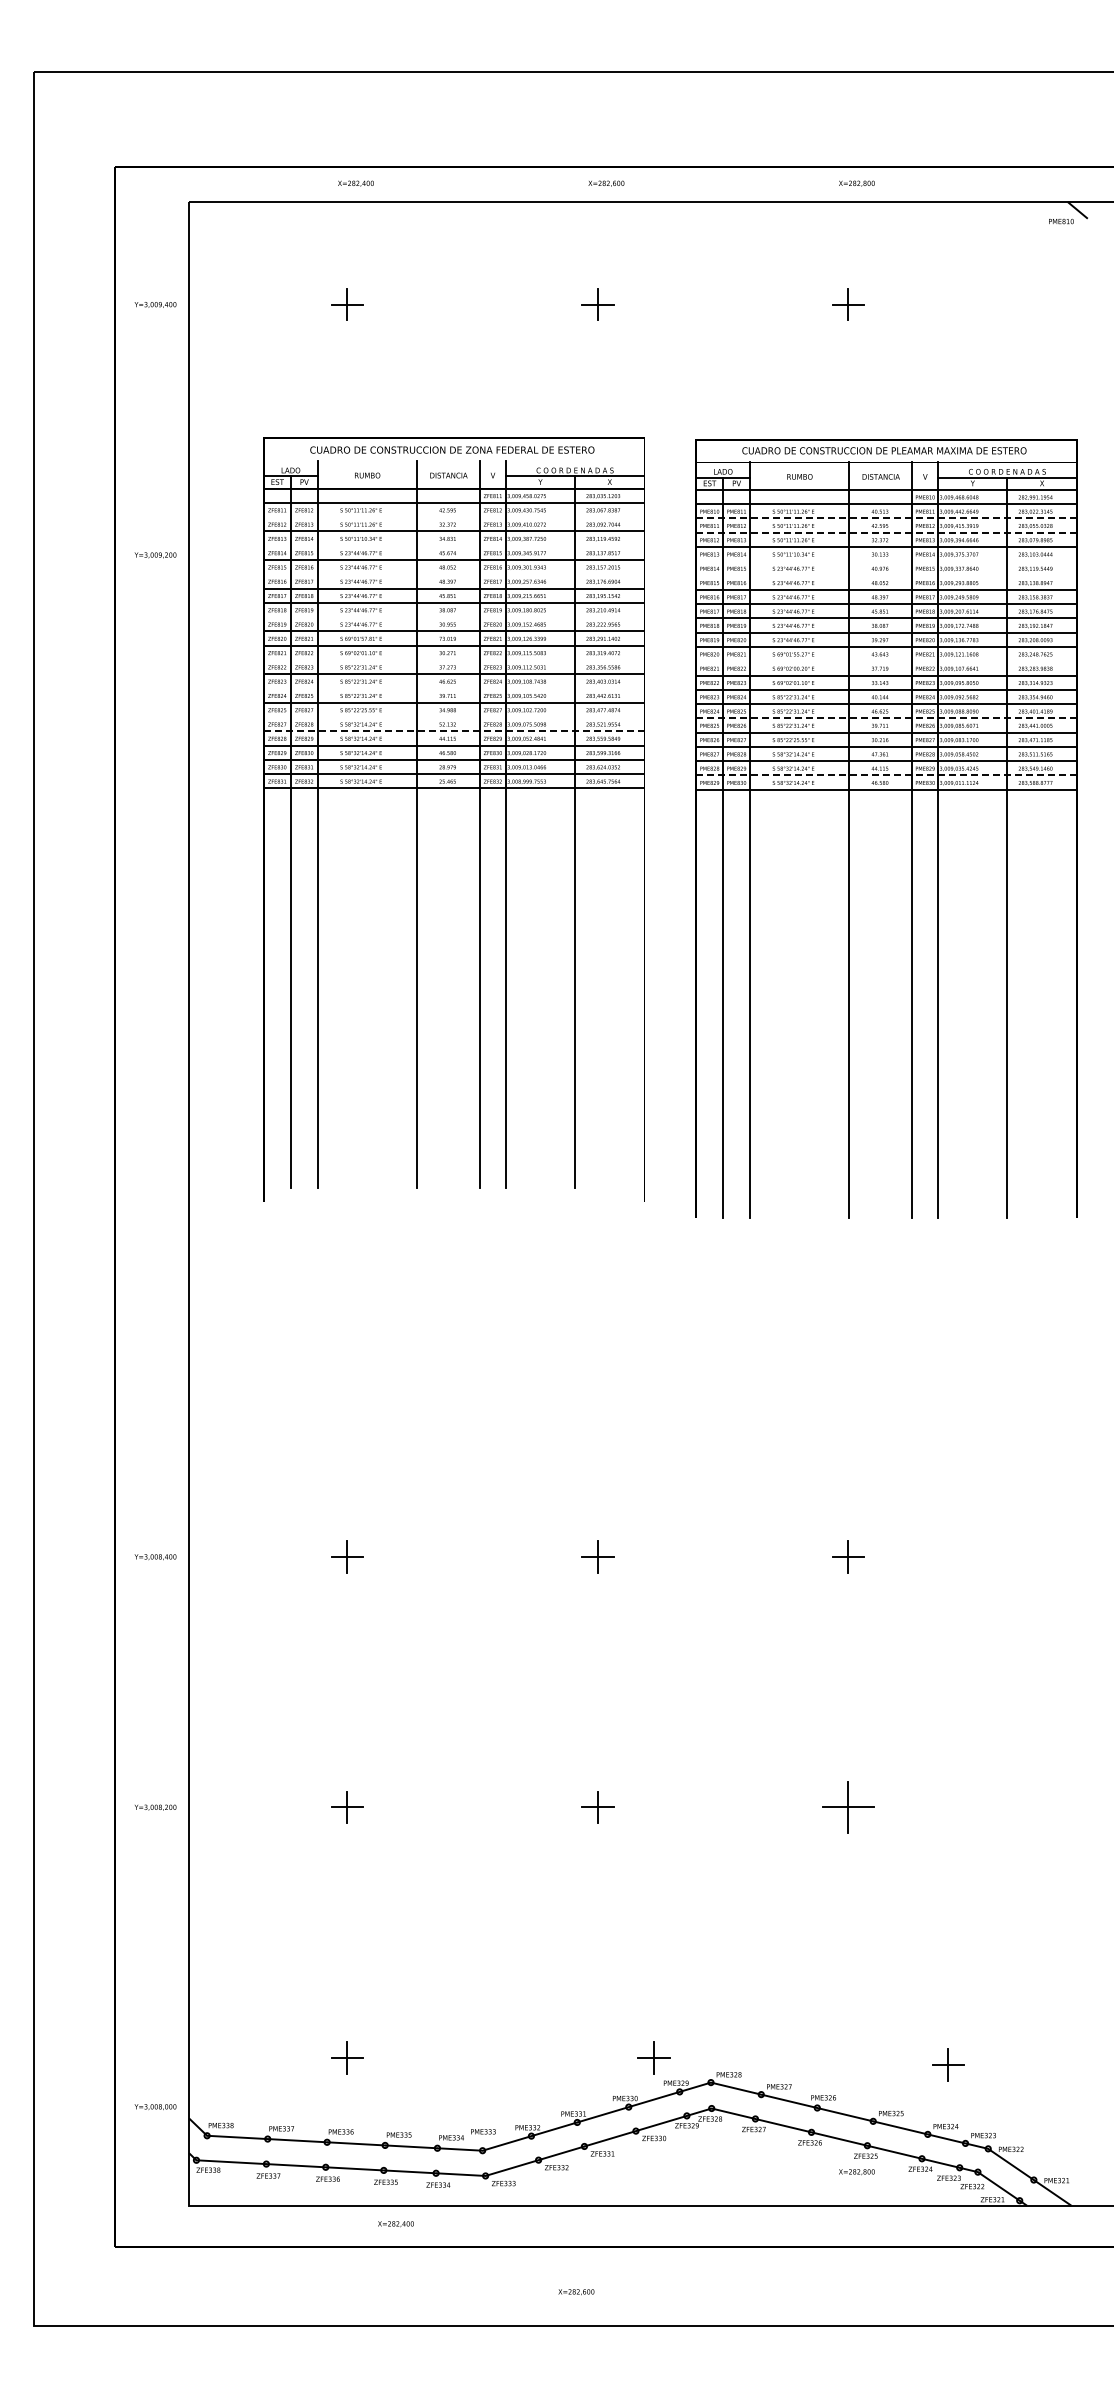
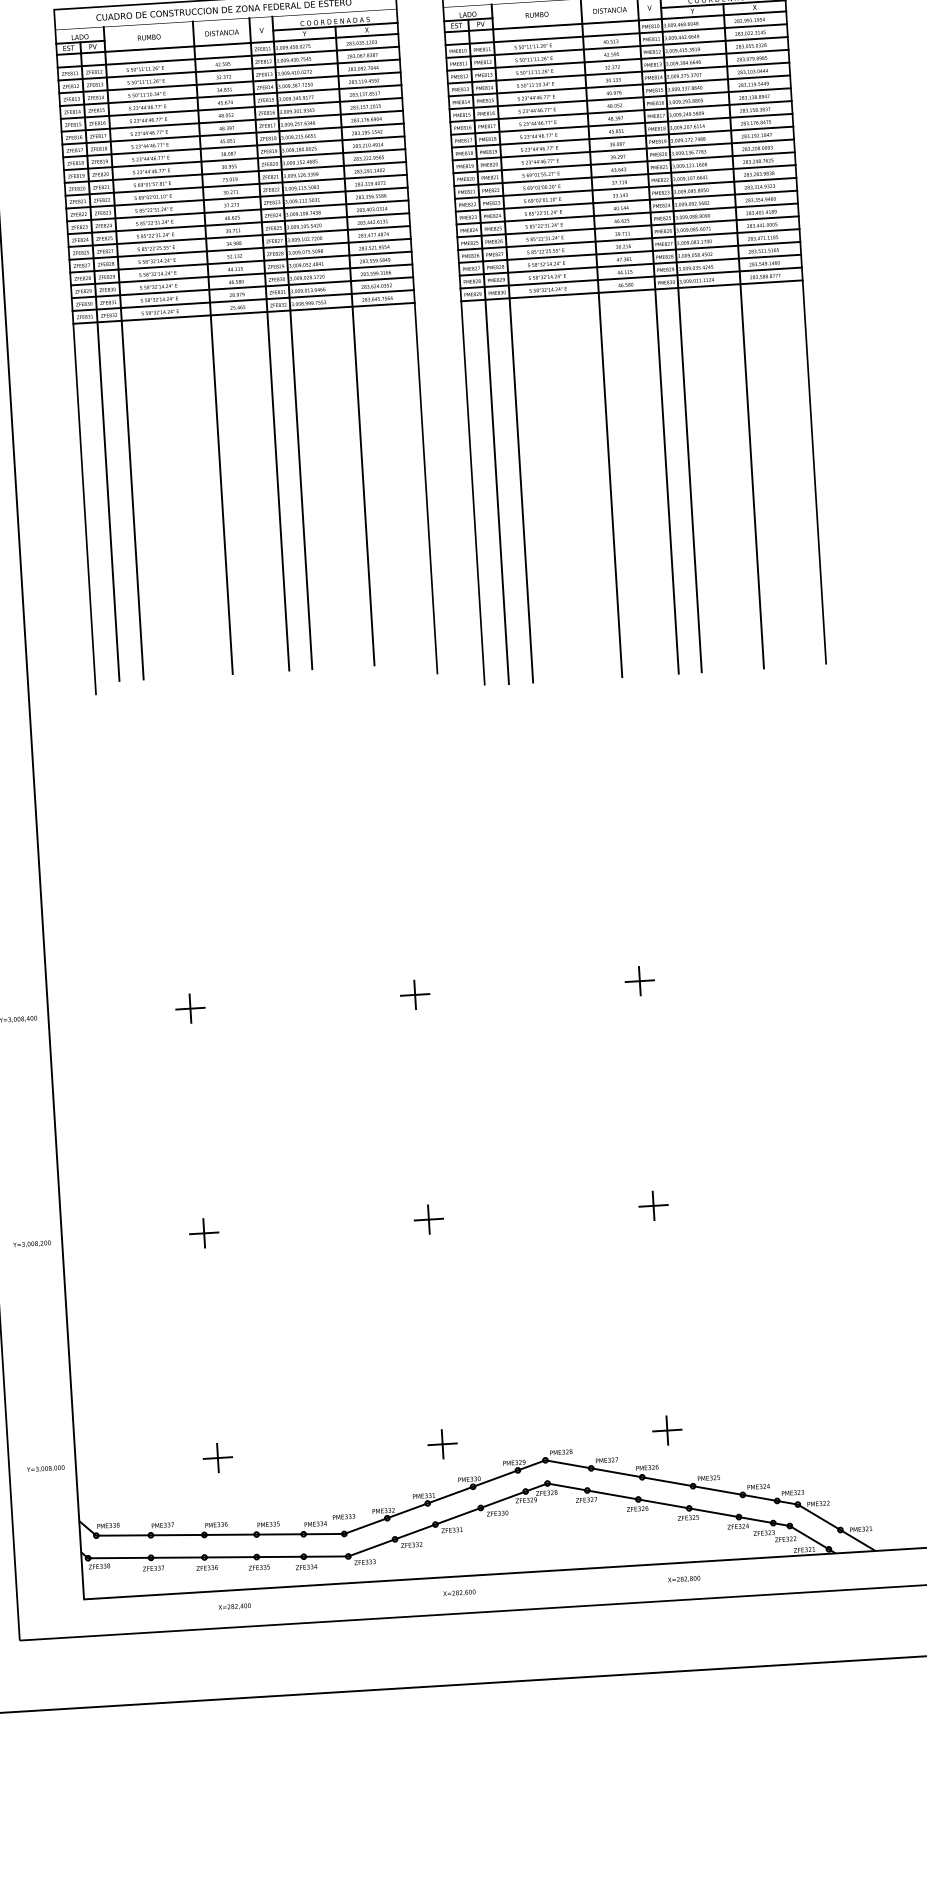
line: (453, 517) -> (228, 70), added
line: (887, 518) -> (617, 47), dashed -> solid
line: (887, 532) -> (618, 60), dashed -> solid
line: (453, 545) -> (230, 95), added
line: (886, 561) -> (619, 86), added
line: (453, 574) -> (231, 121), added
line: (886, 575) -> (620, 98), added
line: (453, 617) -> (234, 160), added
line: (453, 659) -> (236, 197), added
line: (886, 661) -> (624, 175), added
line: (453, 688) -> (237, 223), added
line: (453, 717) -> (239, 249), added
line: (887, 718) -> (628, 226), dashed -> solid
line: (454, 731) -> (241, 262), dashed -> solid
line: (887, 775) -> (632, 278), dashed -> solid
part: (848, 1807) -> (653, 1205), size x0.62
part: (653, 2057) -> (442, 1444), moved
part: (948, 2064) -> (667, 1430), moved
text: (155, 2107) -> (45, 1469), moved
text: (856, 2172) -> (683, 1579), moved
text: (395, 2224) -> (234, 1607), moved
text: (576, 2292) -> (459, 1593), moved

